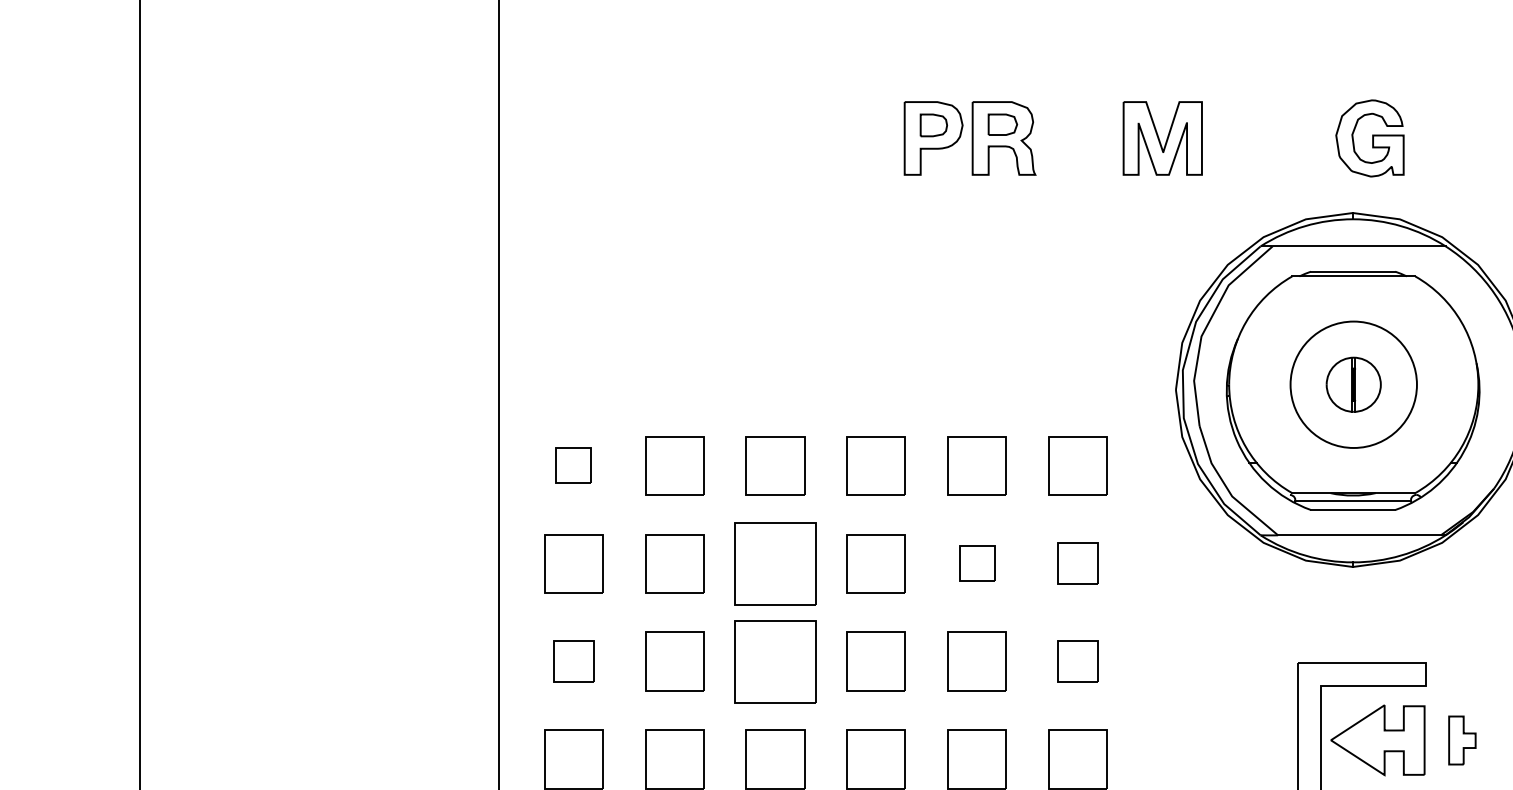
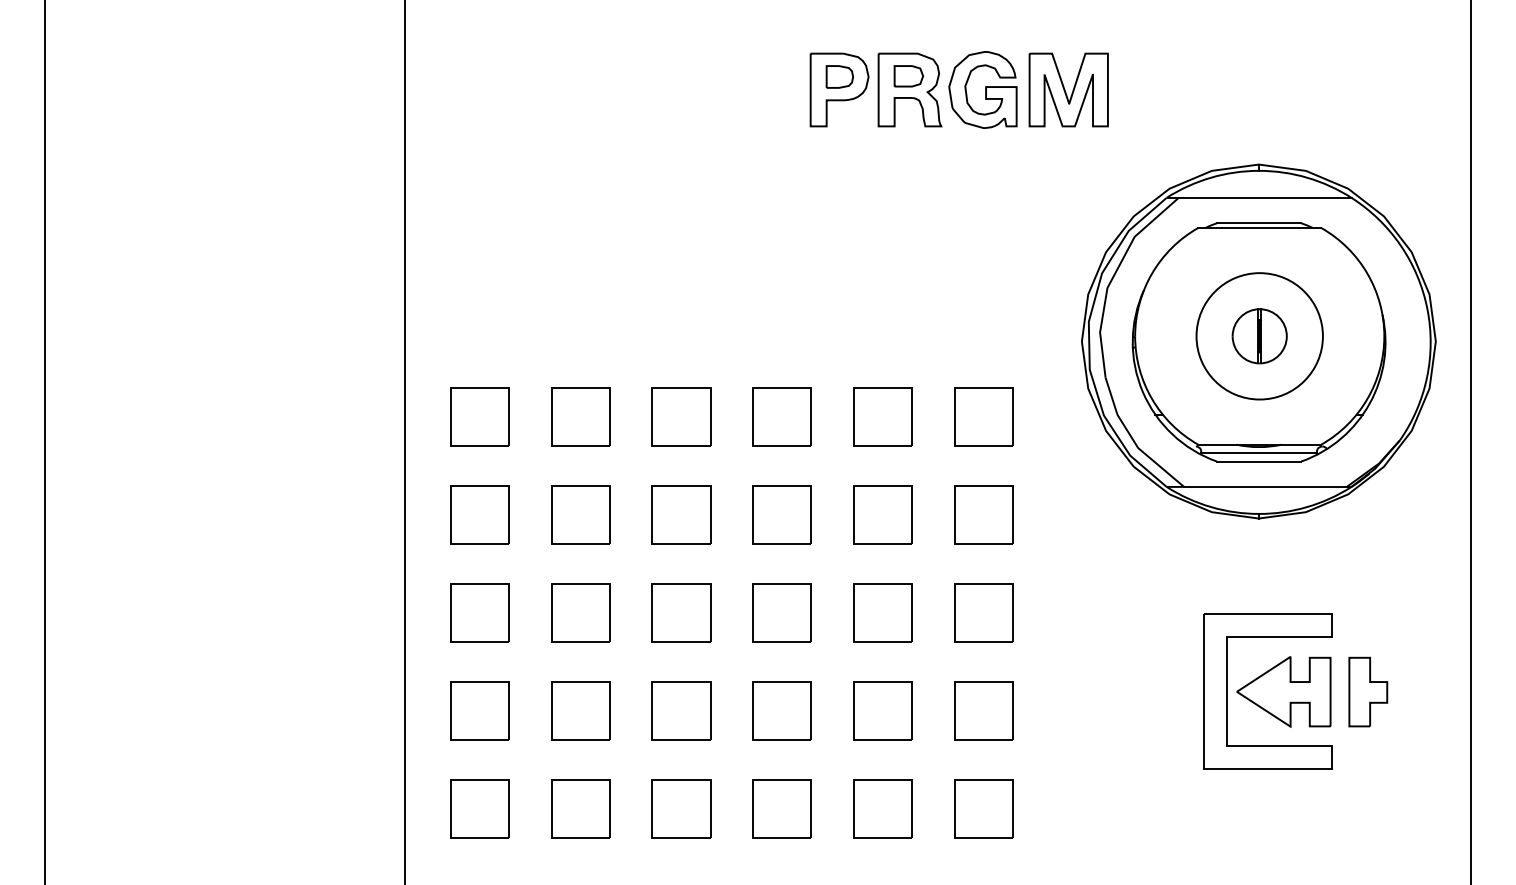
part: (1369, 137) -> (982, 89), moved
part: (573, 464) -> (479, 416), size x1.67
part: (775, 562) -> (681, 514), size x0.71
part: (976, 562) -> (882, 514), size x1.67
part: (1077, 562) -> (983, 514), size x1.43
part: (573, 660) -> (479, 612), size x1.43
part: (775, 660) -> (681, 612), size x0.71
part: (1077, 660) -> (983, 612), size x1.43
part: (1462, 739) -> (1368, 691), size x1.43

